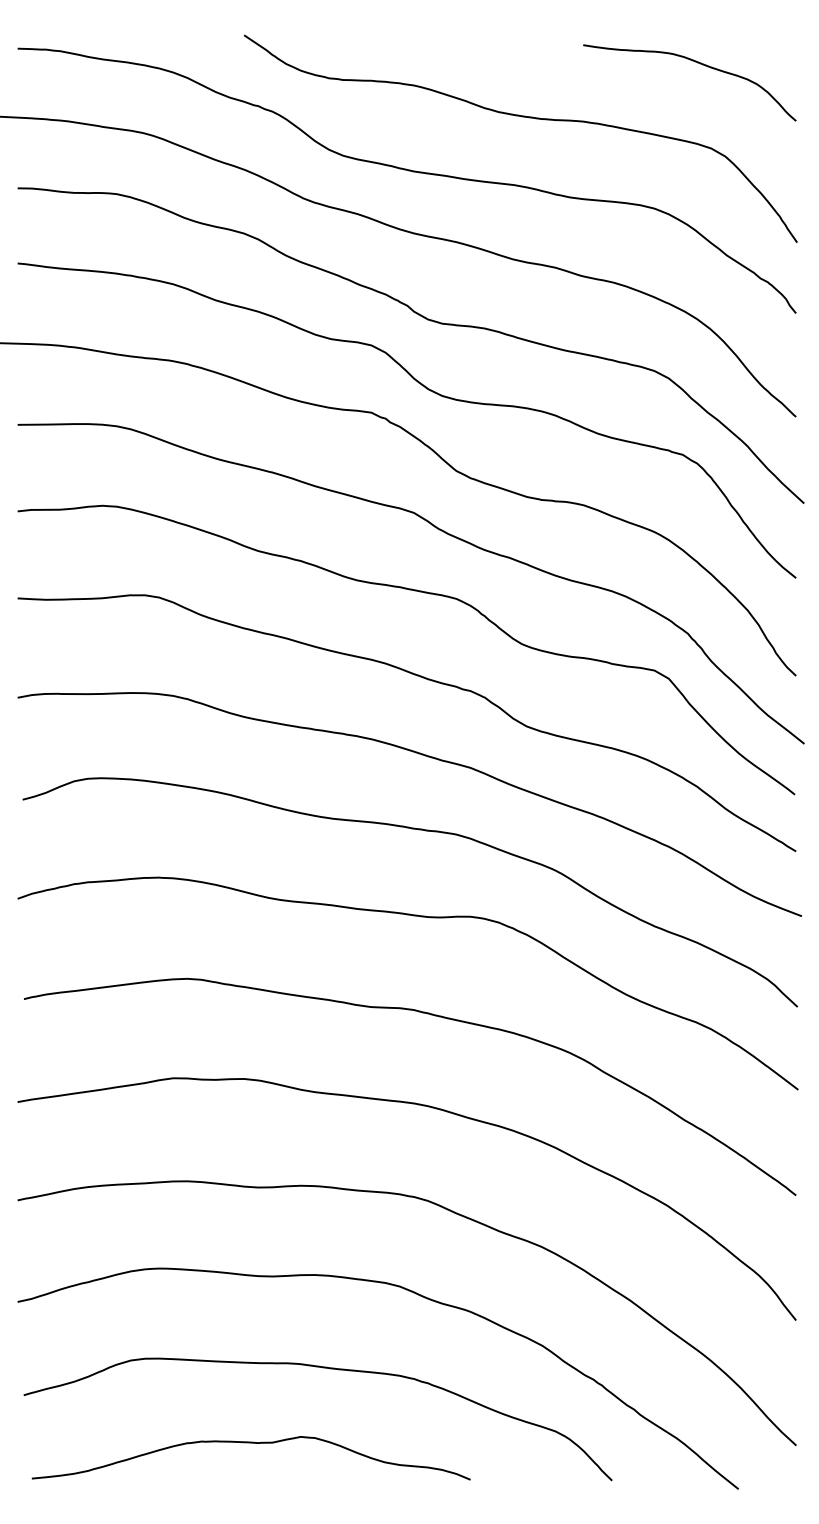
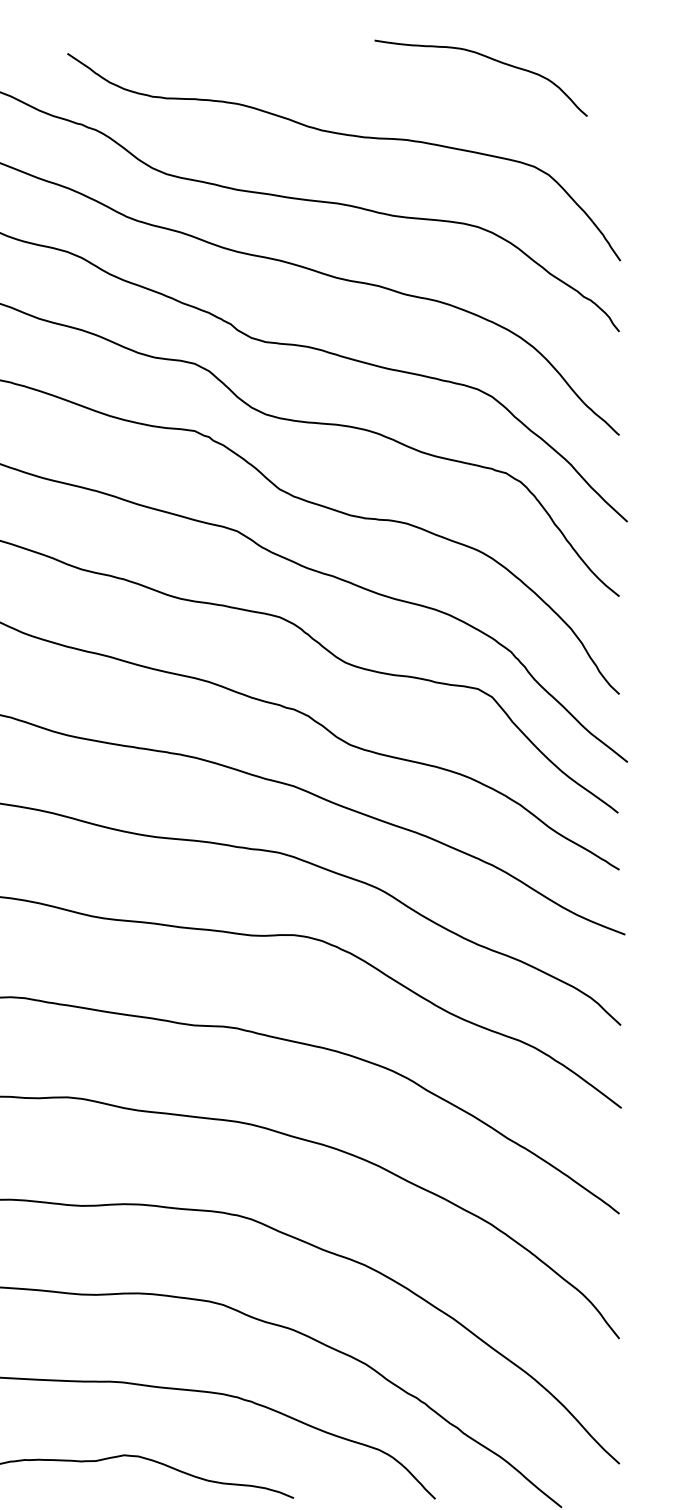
curve: (697, 63) -> (488, 58), moved

